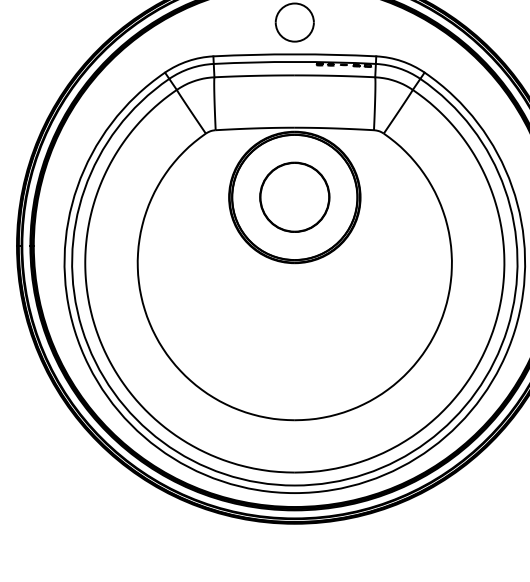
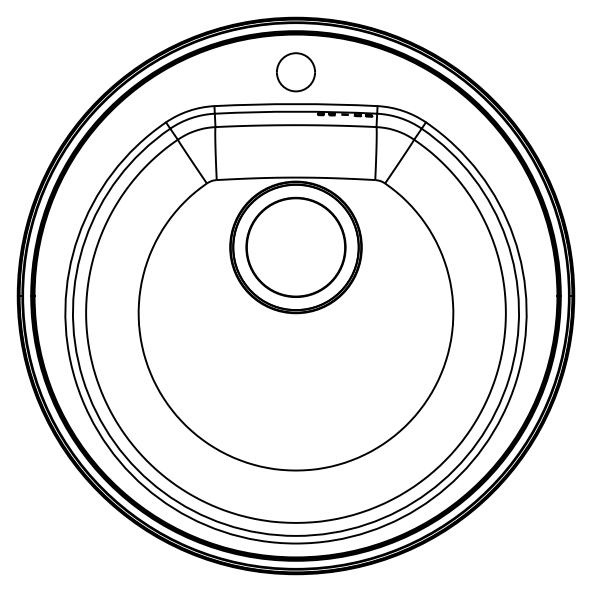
part: (294, 196) -> (295, 246), size x1.43

